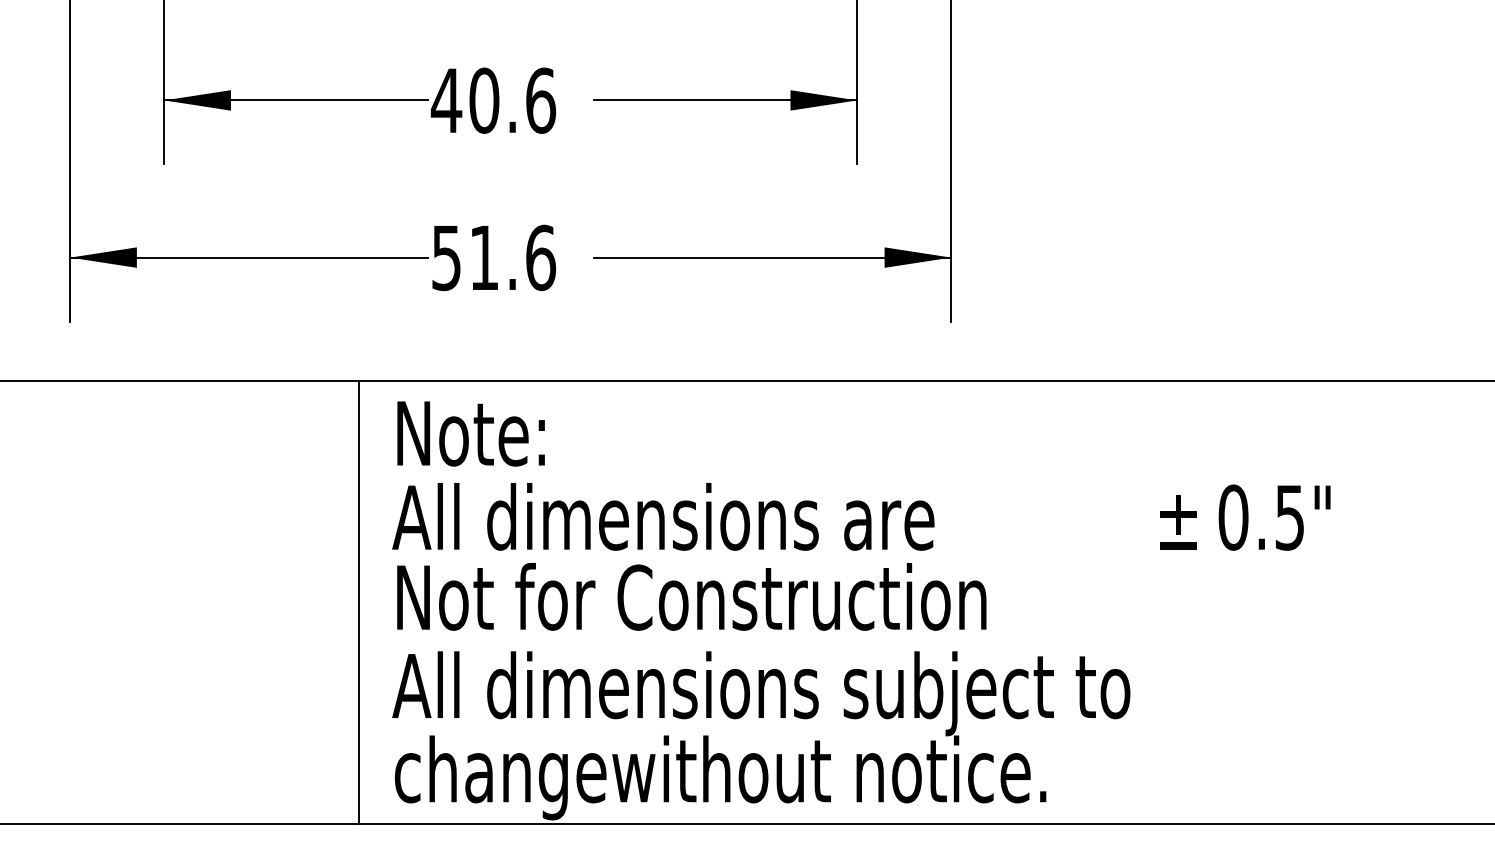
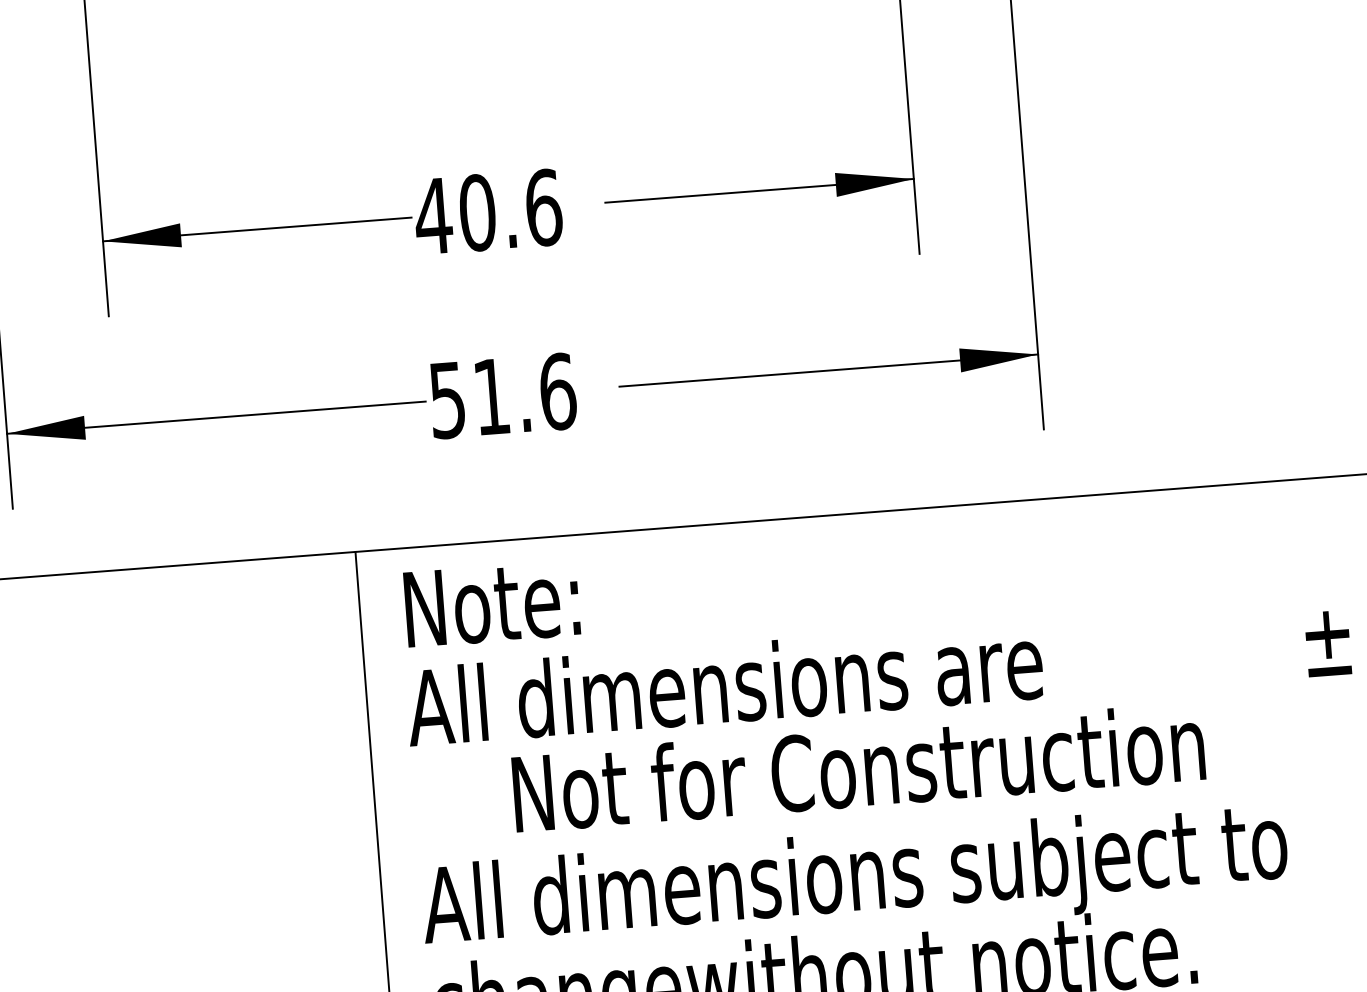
text: (691, 596) -> (858, 767), moved

